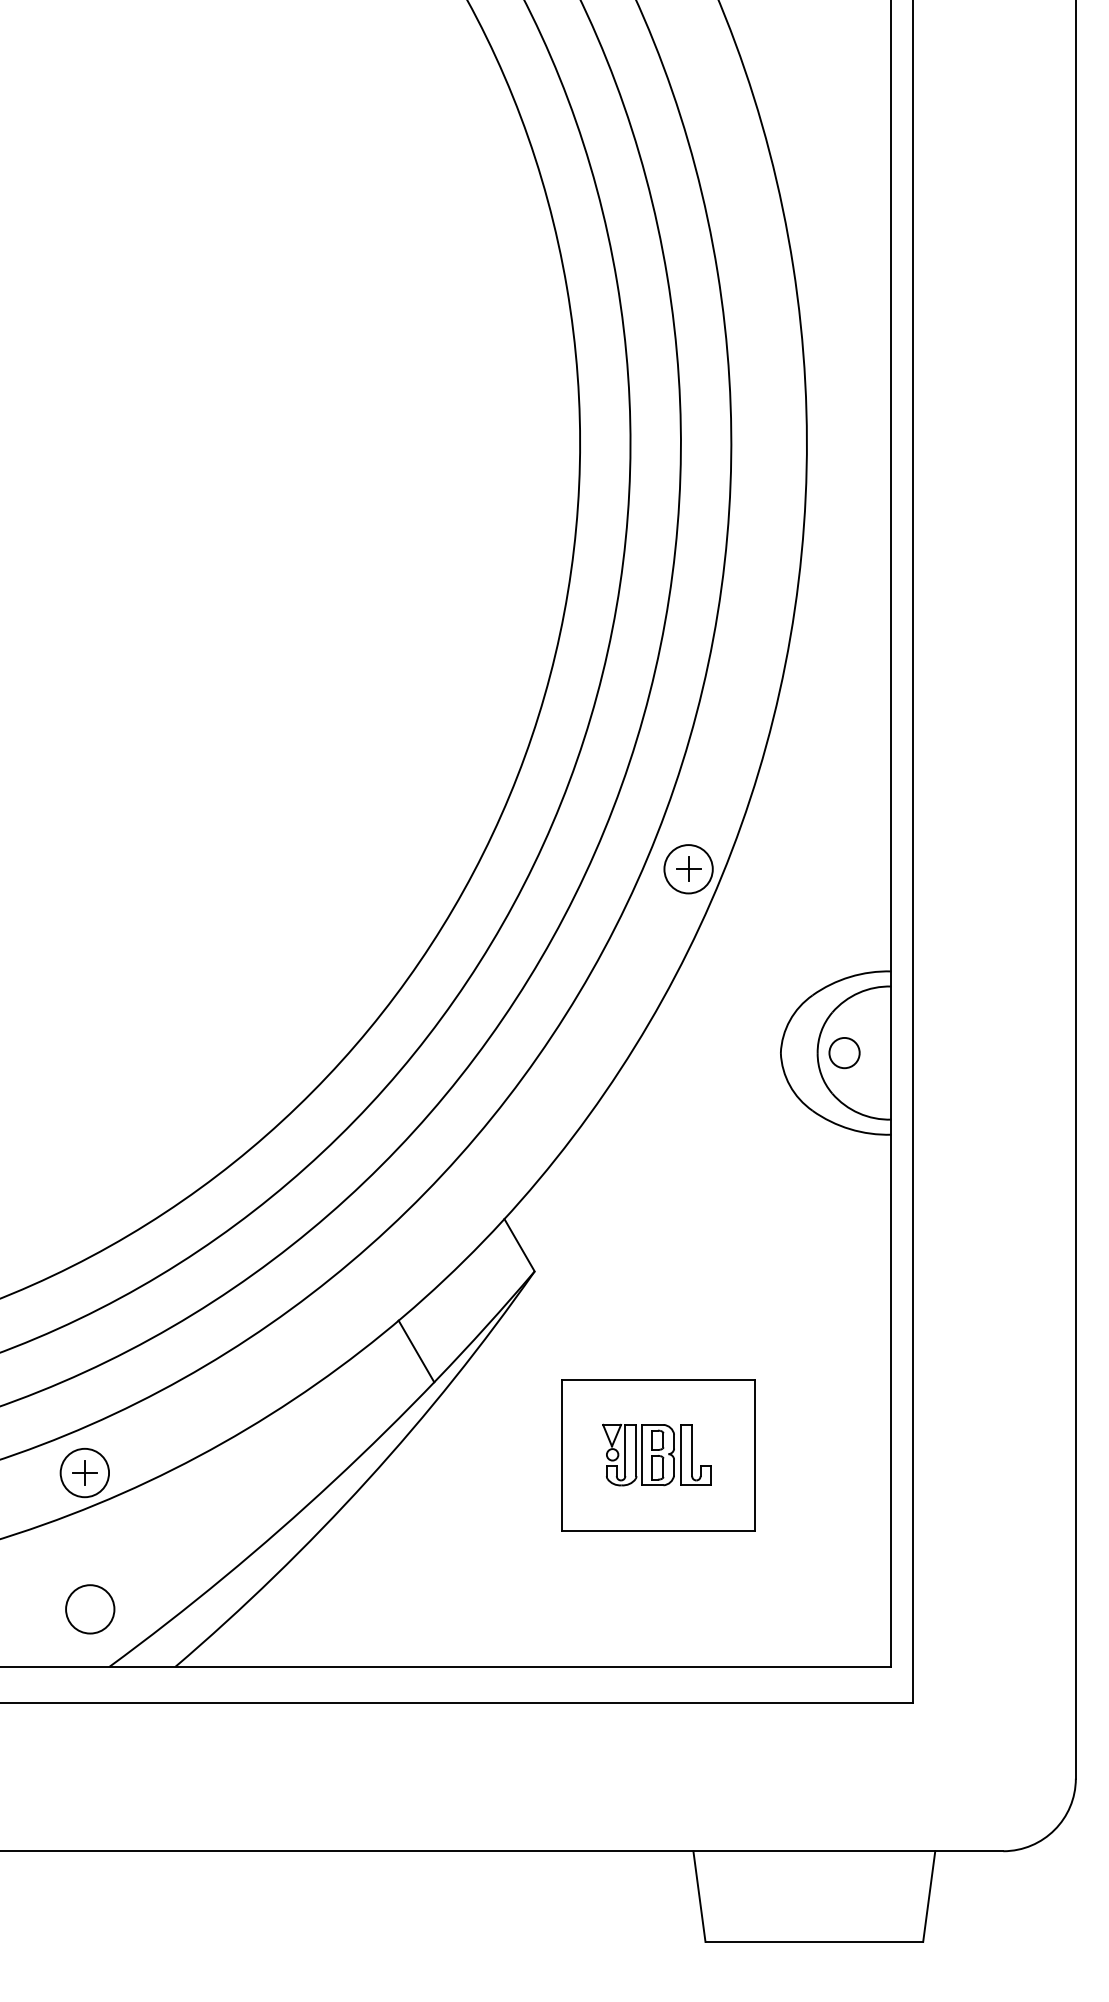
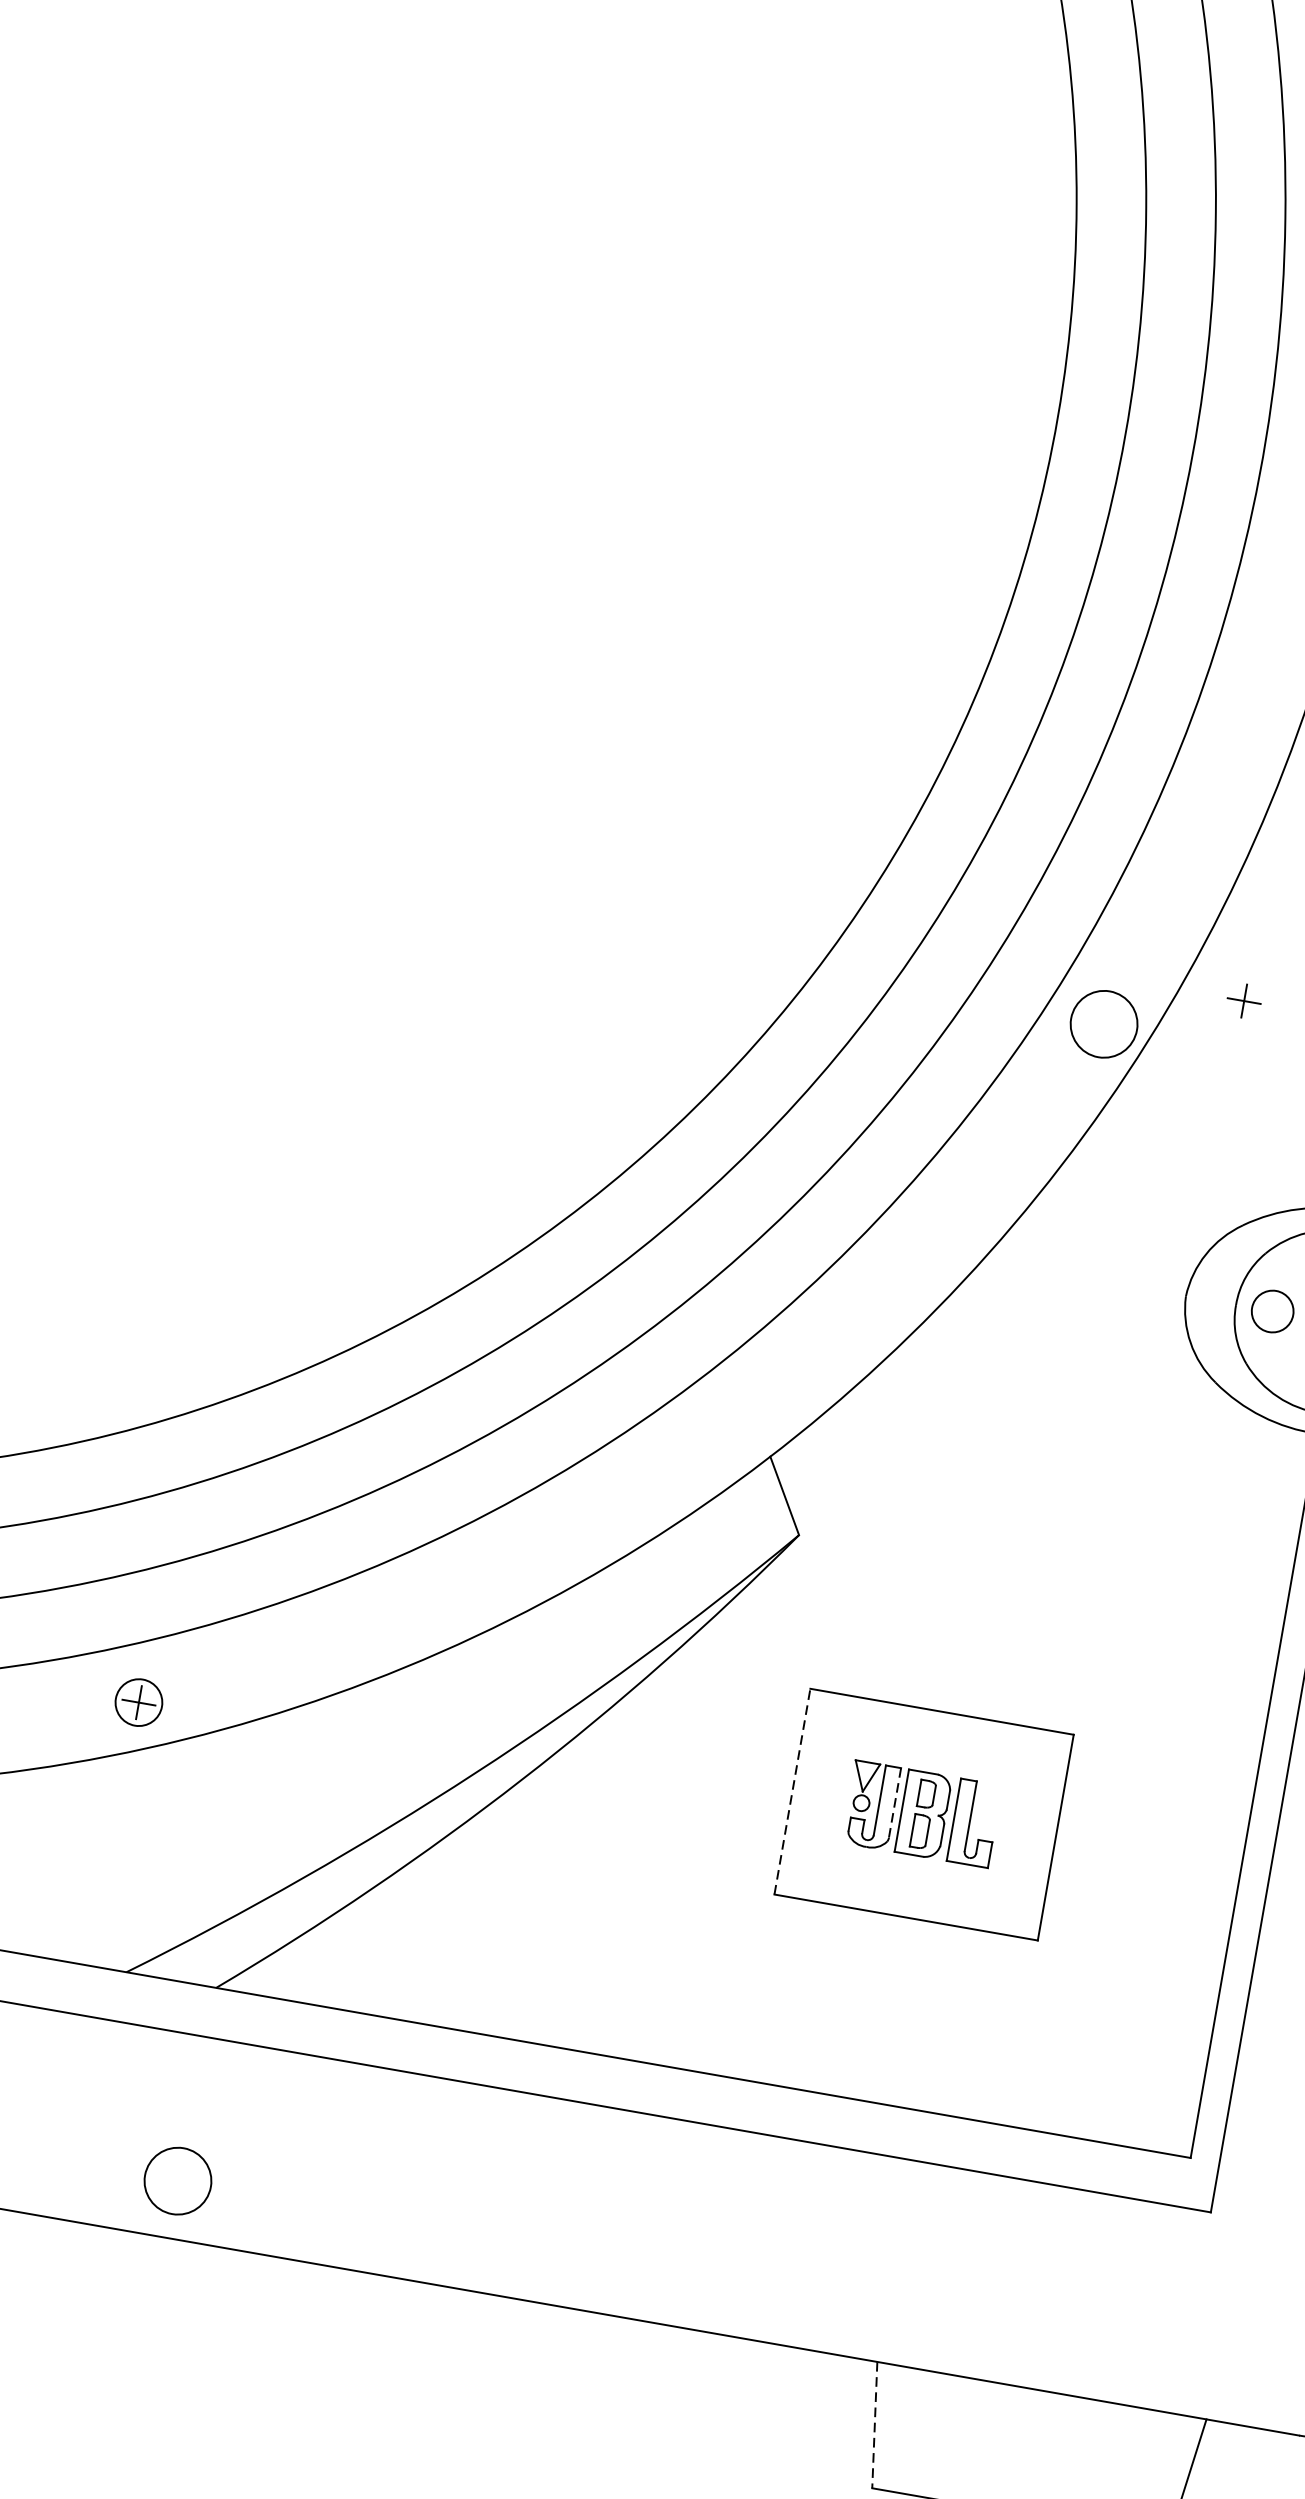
part: (688, 868) -> (1244, 1000), moved
line: (416, 1351) -> (619, 1616), removed
line: (636, 1450) -> (895, 1803), solid -> dashed
line: (561, 1455) -> (791, 1792), solid -> dashed
circle: (84, 1472) -> (138, 1701), size x0.7
circle: (90, 1609) -> (178, 2181), moved
line: (699, 1896) -> (874, 2424), solid -> dashed

